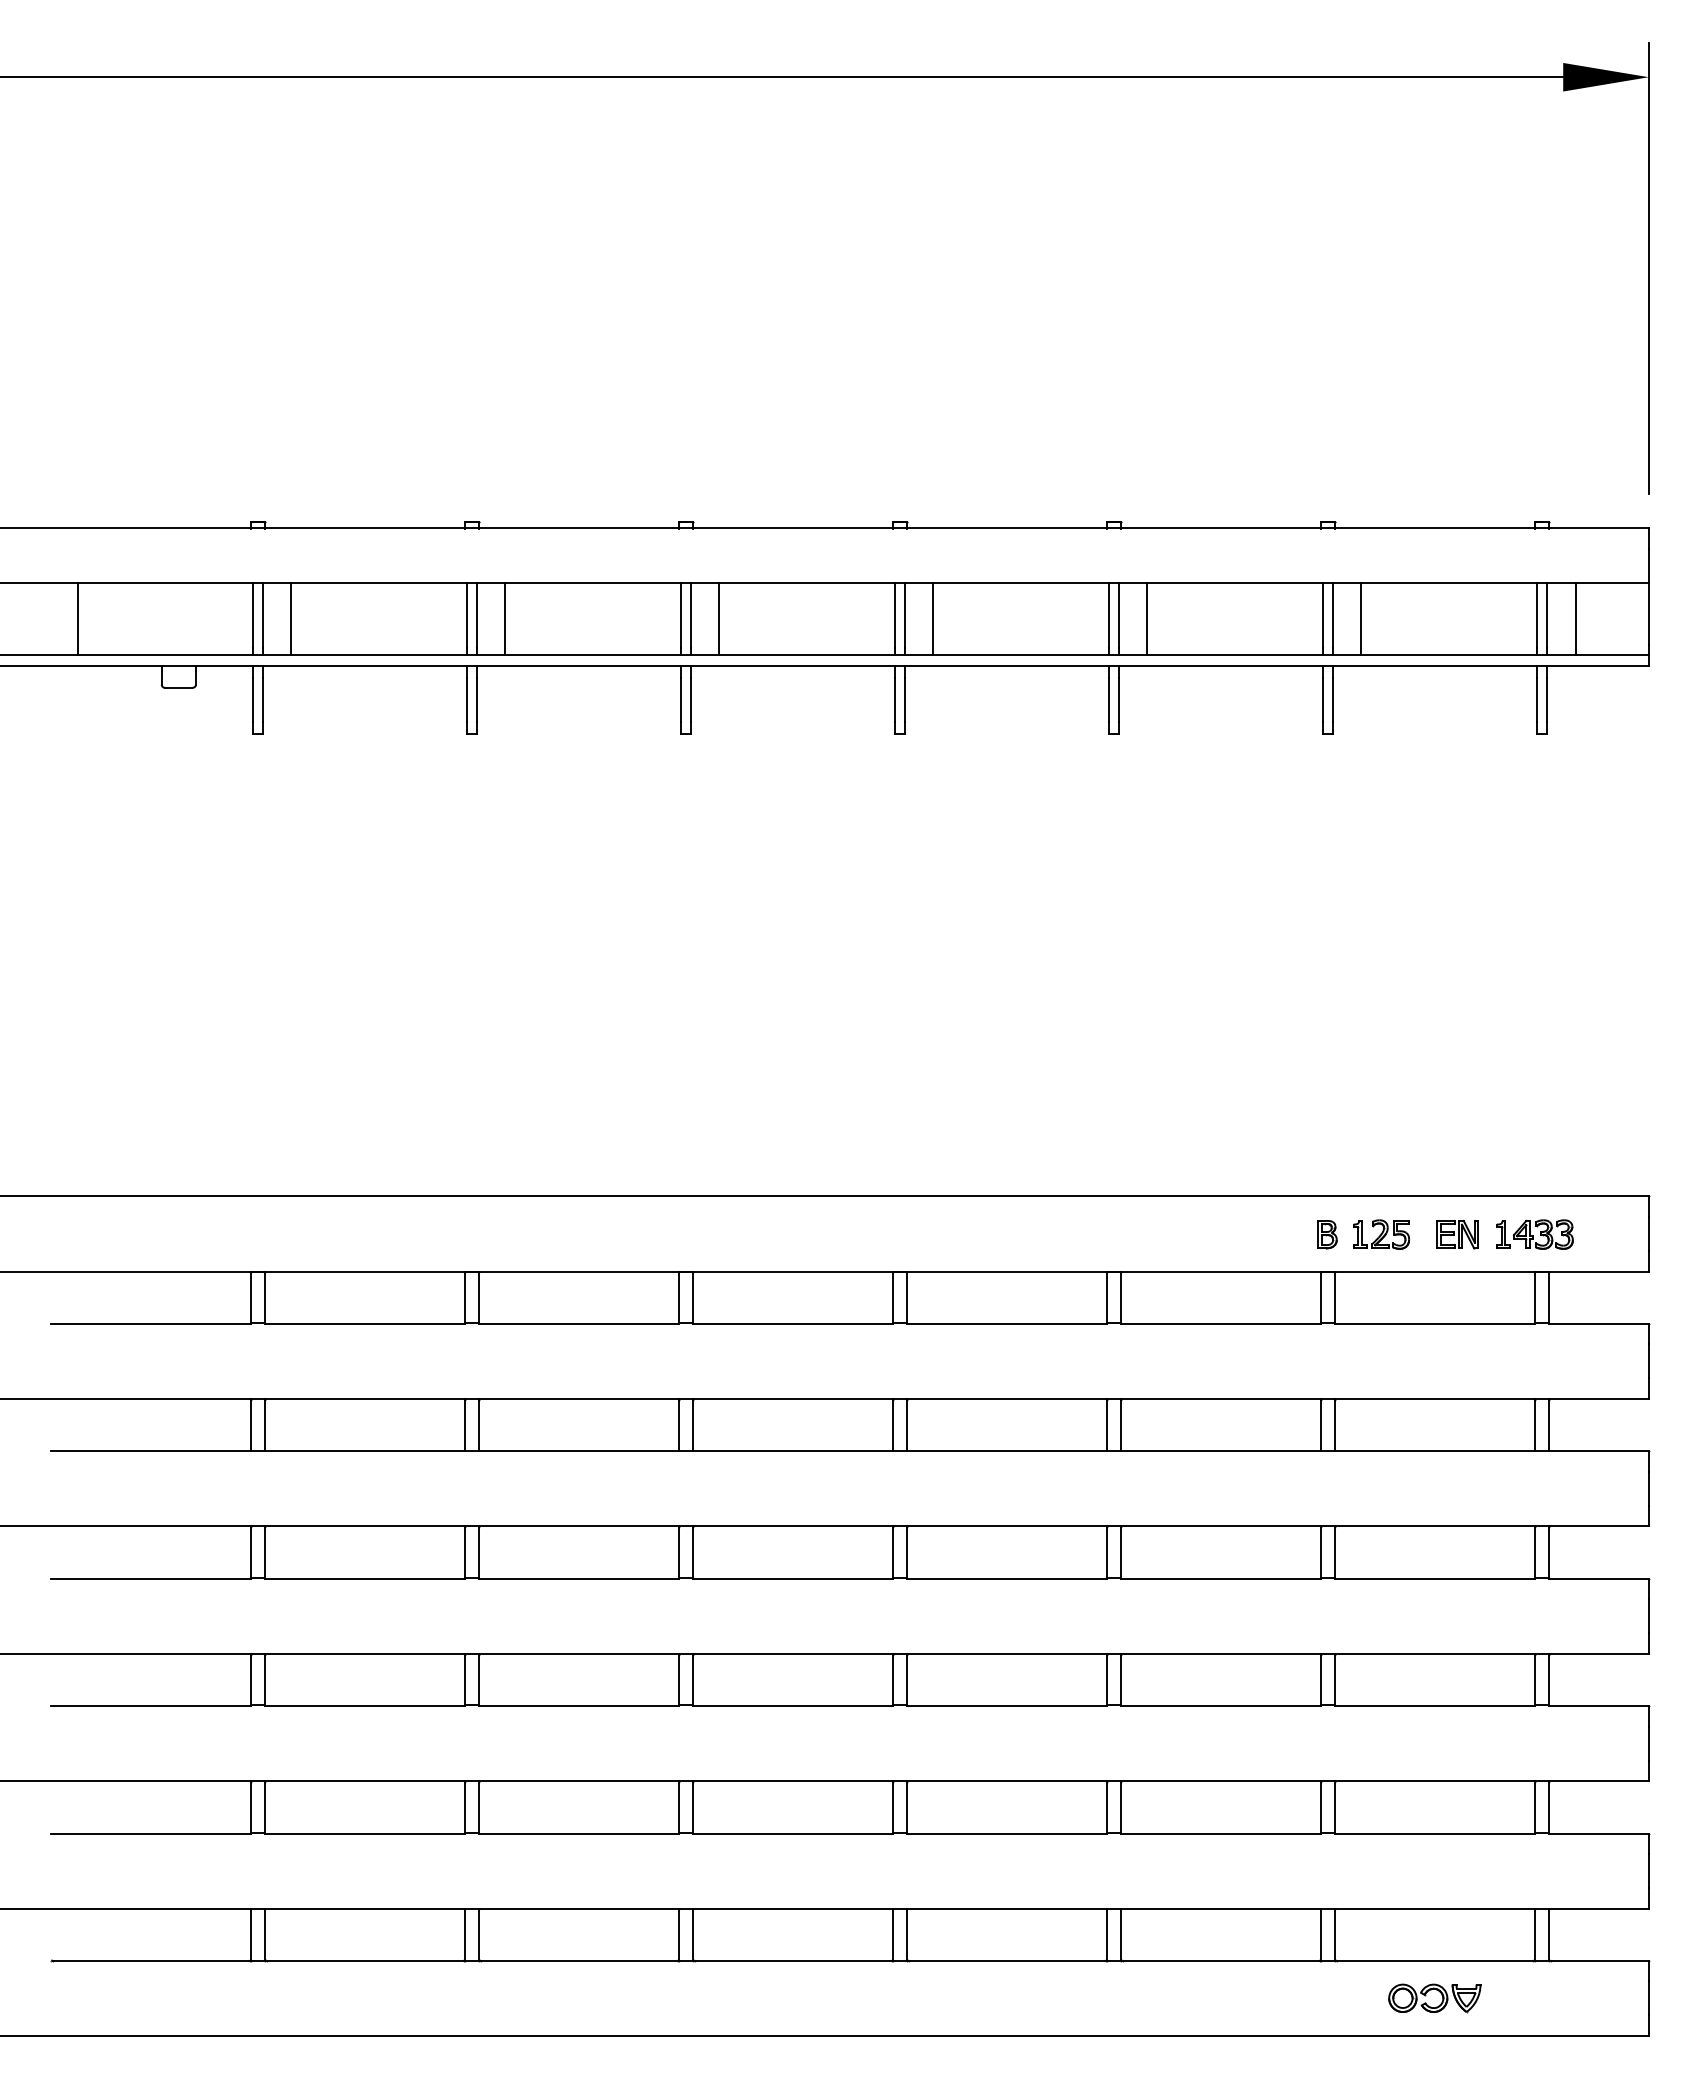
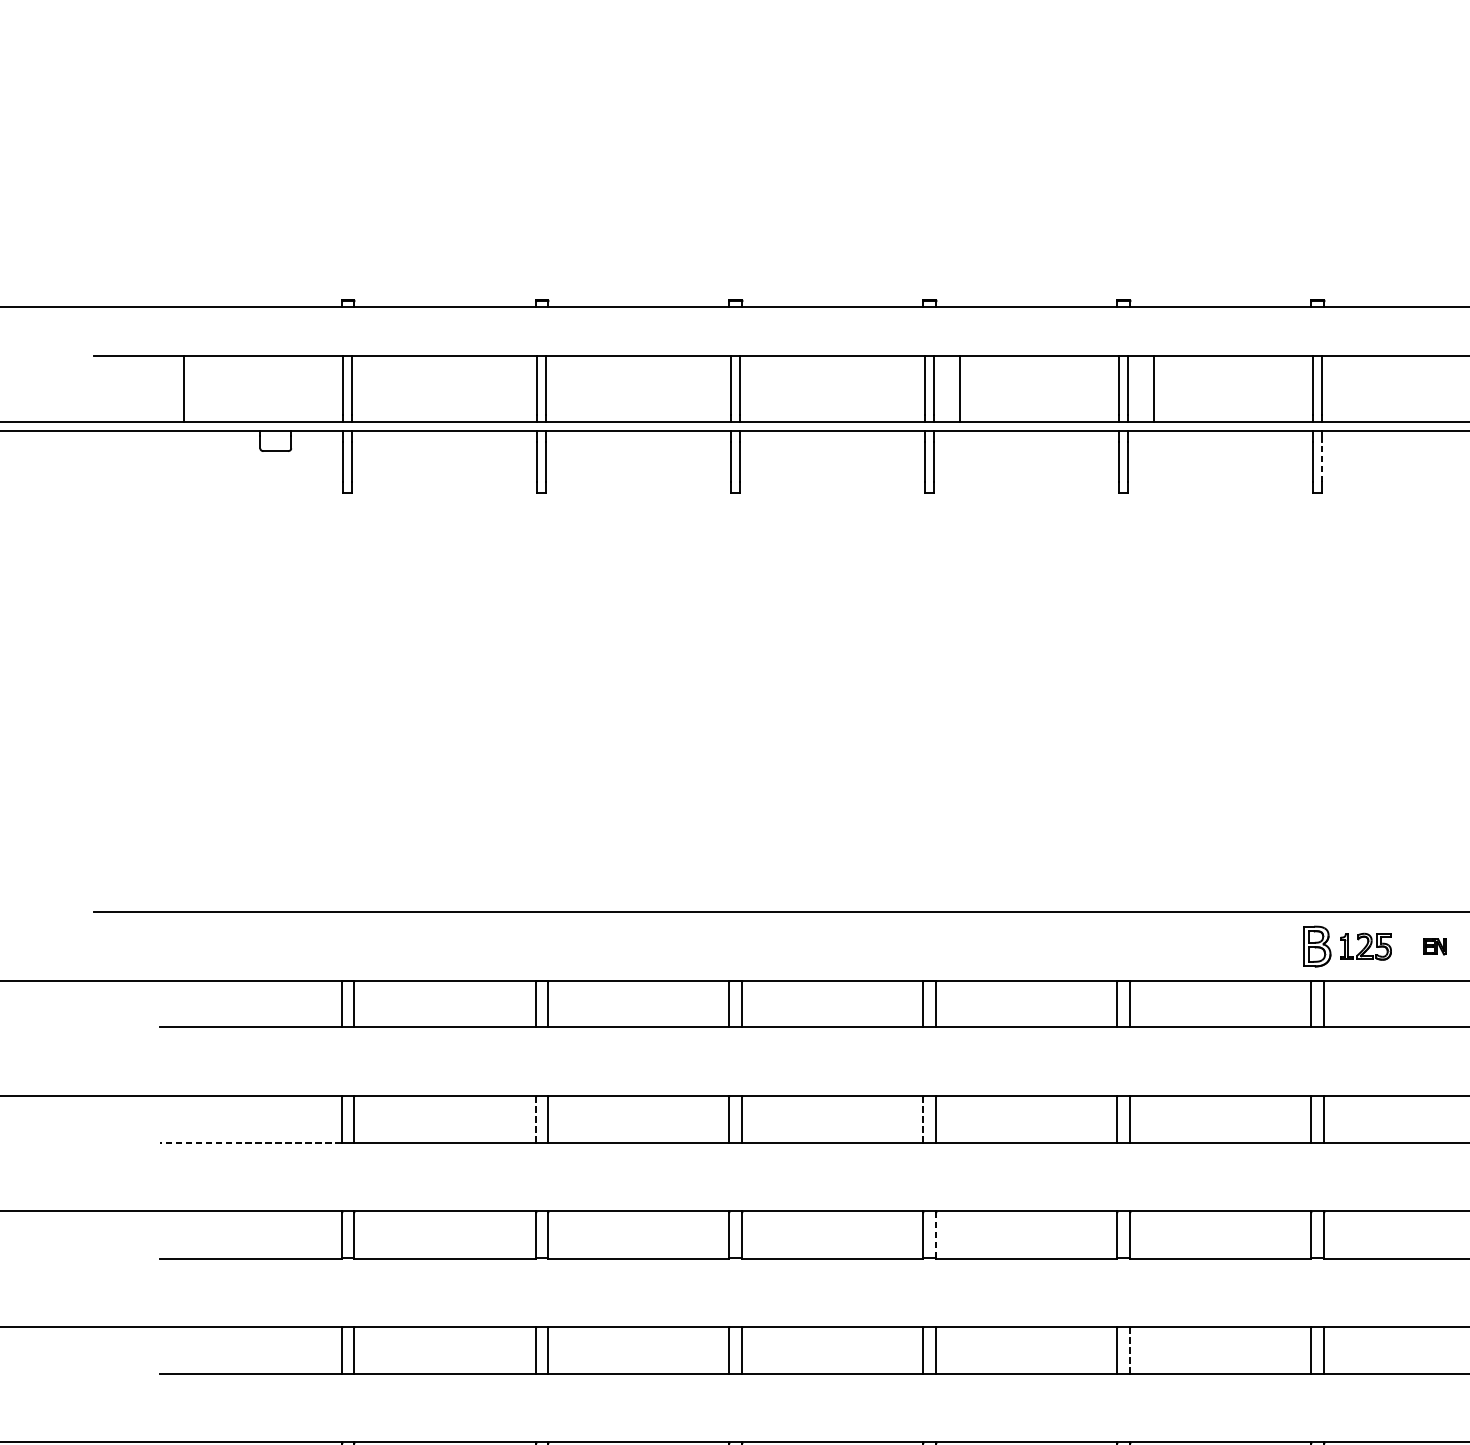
line: (291, 619) -> (377, 389), removed
line: (505, 619) -> (571, 389), removed
line: (719, 619) -> (765, 389), removed
line: (1361, 619) -> (1347, 389), removed
line: (1332, 699) -> (1321, 461), solid -> dashed
part: (1327, 1234) -> (1317, 946), size x1.6
part: (1457, 1234) -> (1434, 946), size x0.6
line: (465, 1425) -> (535, 1119), solid -> dashed
line: (893, 1425) -> (923, 1119), solid -> dashed
line: (150, 1451) -> (250, 1143), solid -> dashed
line: (906, 1553) -> (935, 1235), solid -> dashed
line: (1120, 1679) -> (1129, 1350), solid -> dashed

